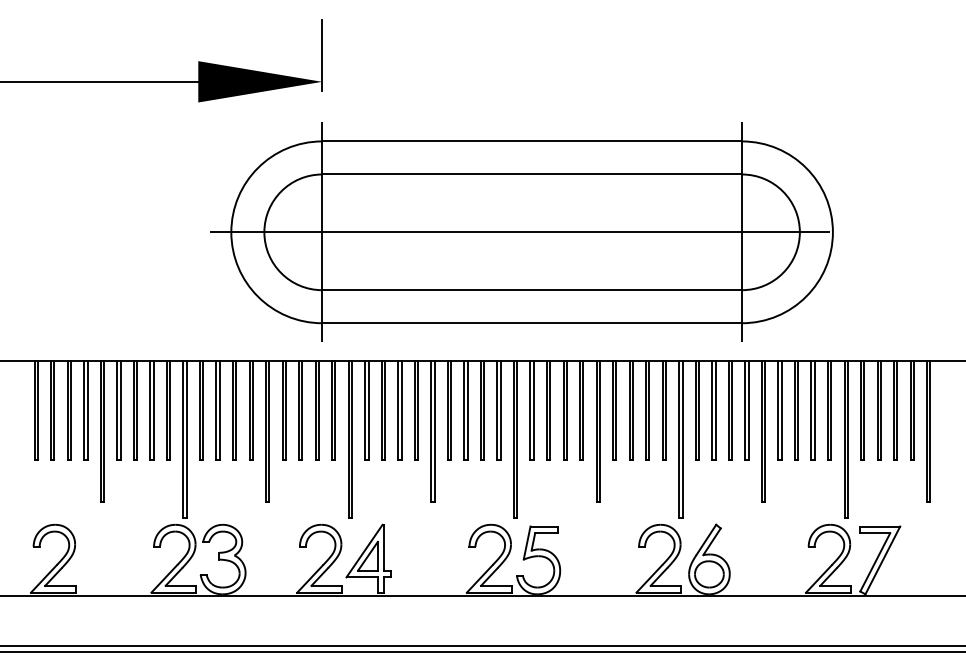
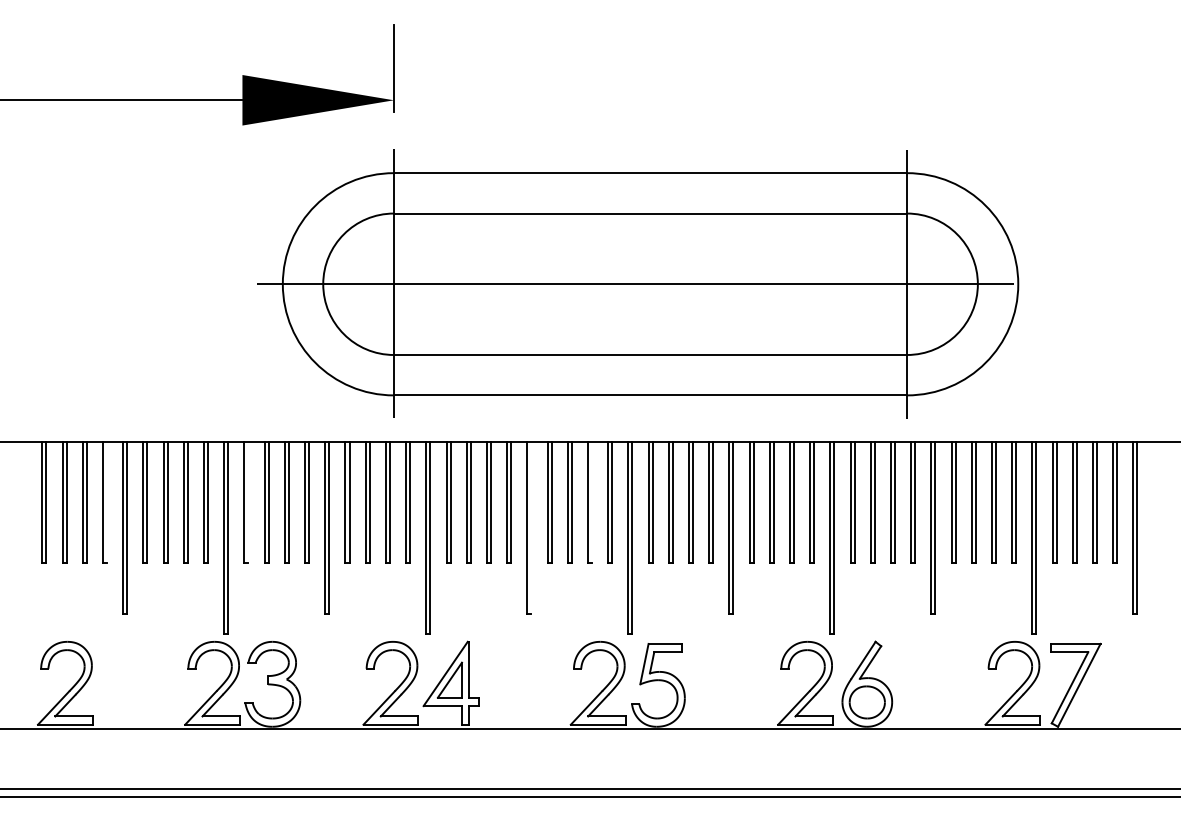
line: (87, 410) -> (107, 502), removed
line: (203, 410) -> (248, 502), removed
line: (483, 410) -> (591, 502), removed
line: (434, 431) -> (531, 527), removed

